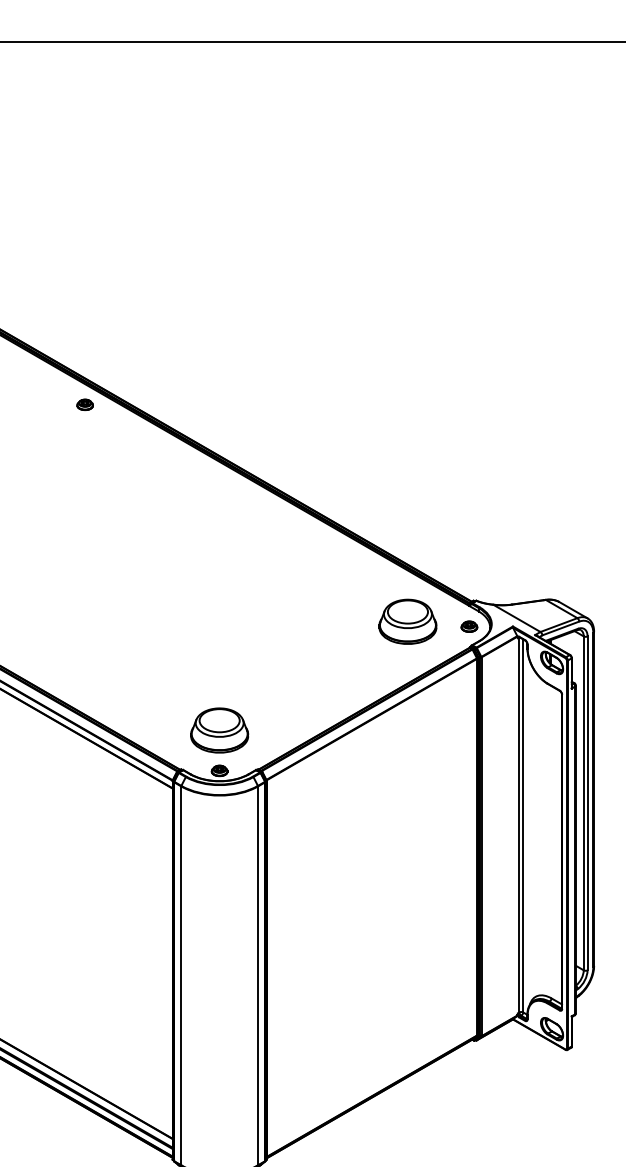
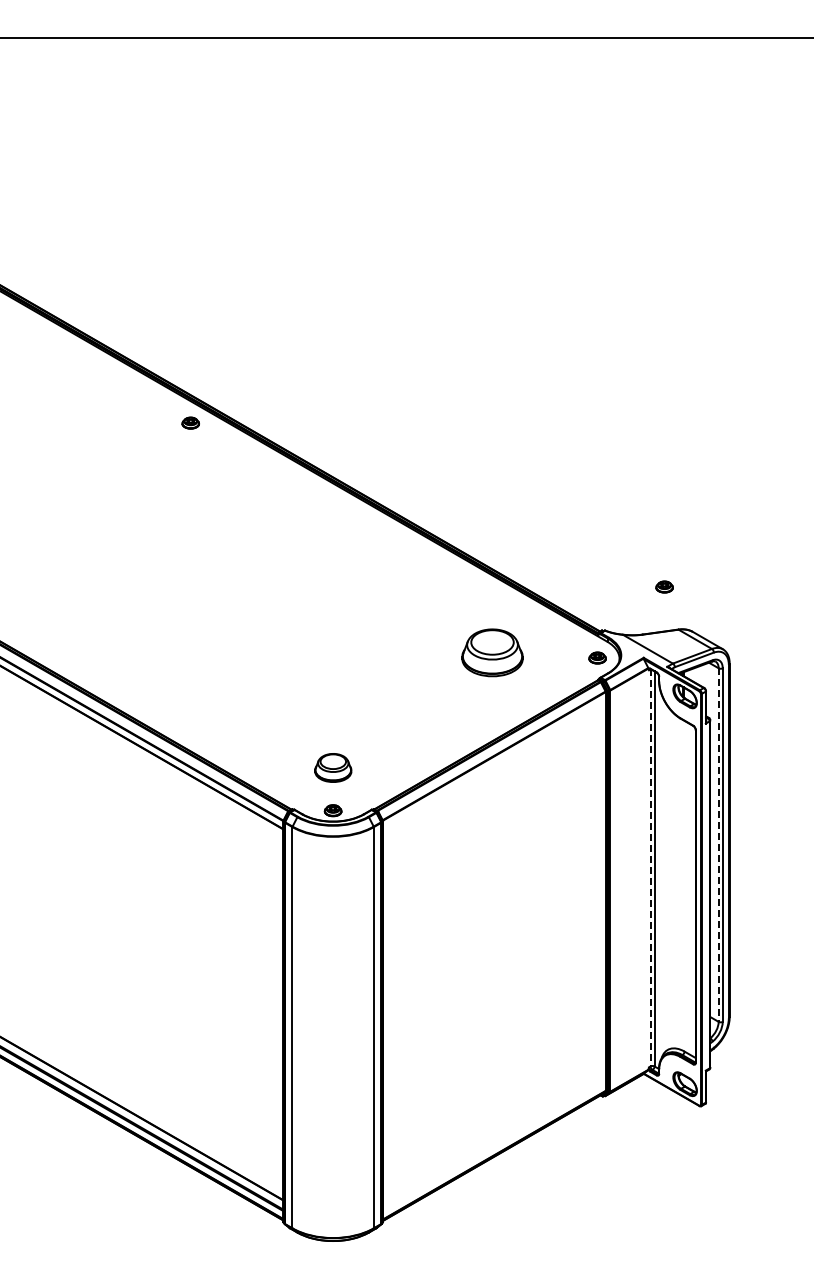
part: (532, 559) -> (664, 586), added
part: (407, 621) -> (492, 652), moved
part: (219, 730) -> (333, 767), size x0.6
line: (583, 803) -> (718, 845), solid -> dashed
line: (519, 825) -> (650, 868), solid -> dashed

